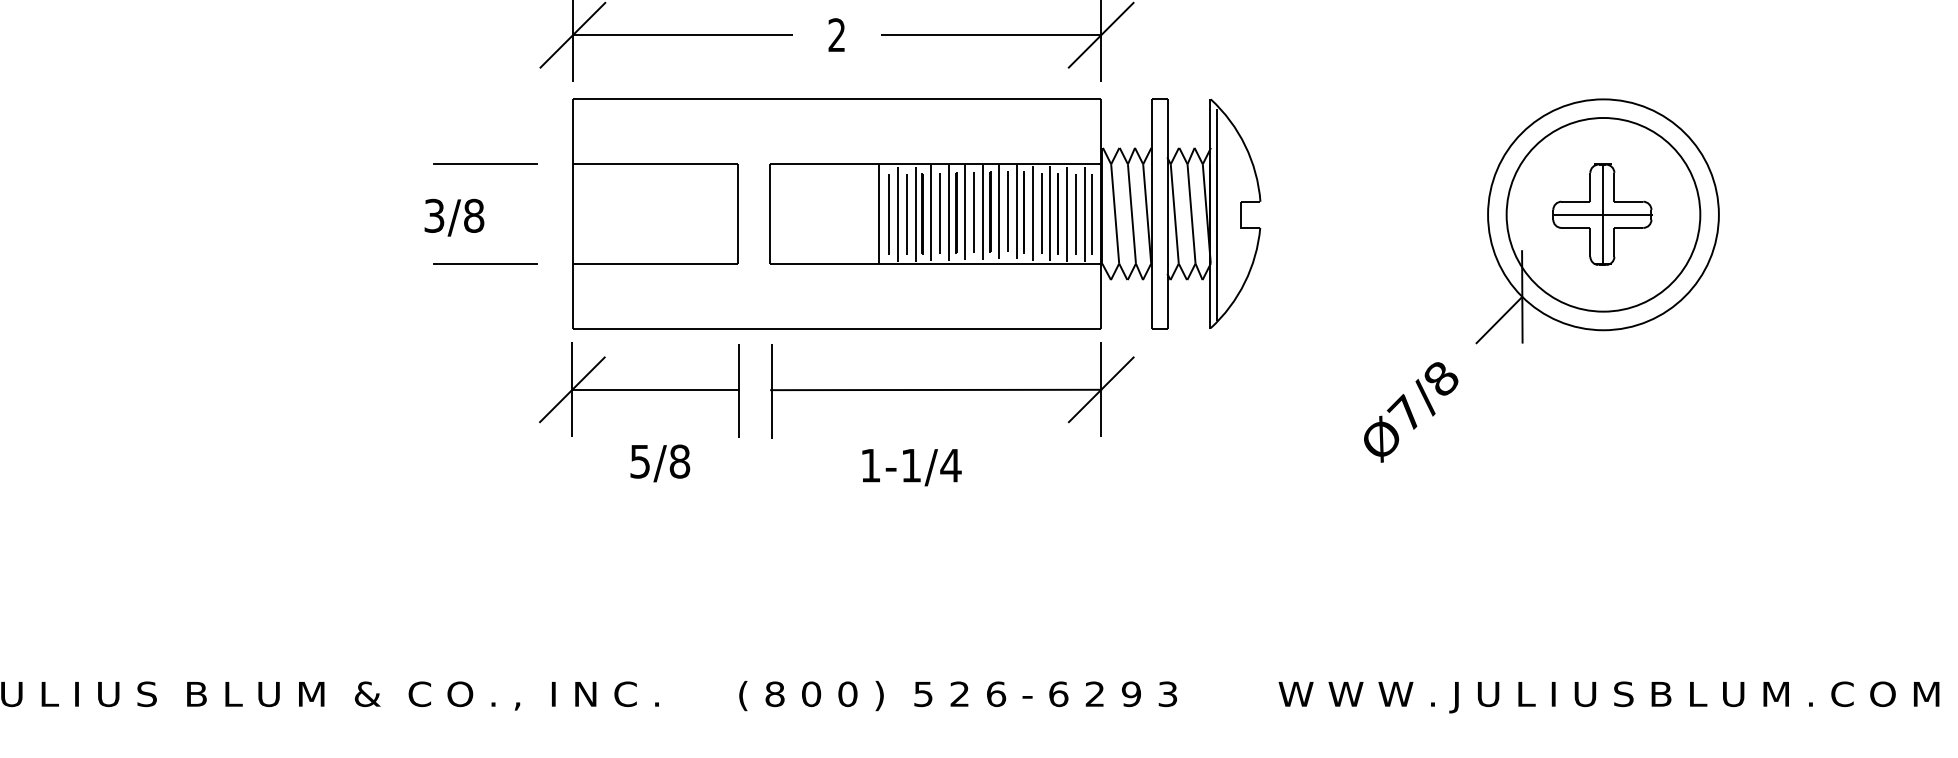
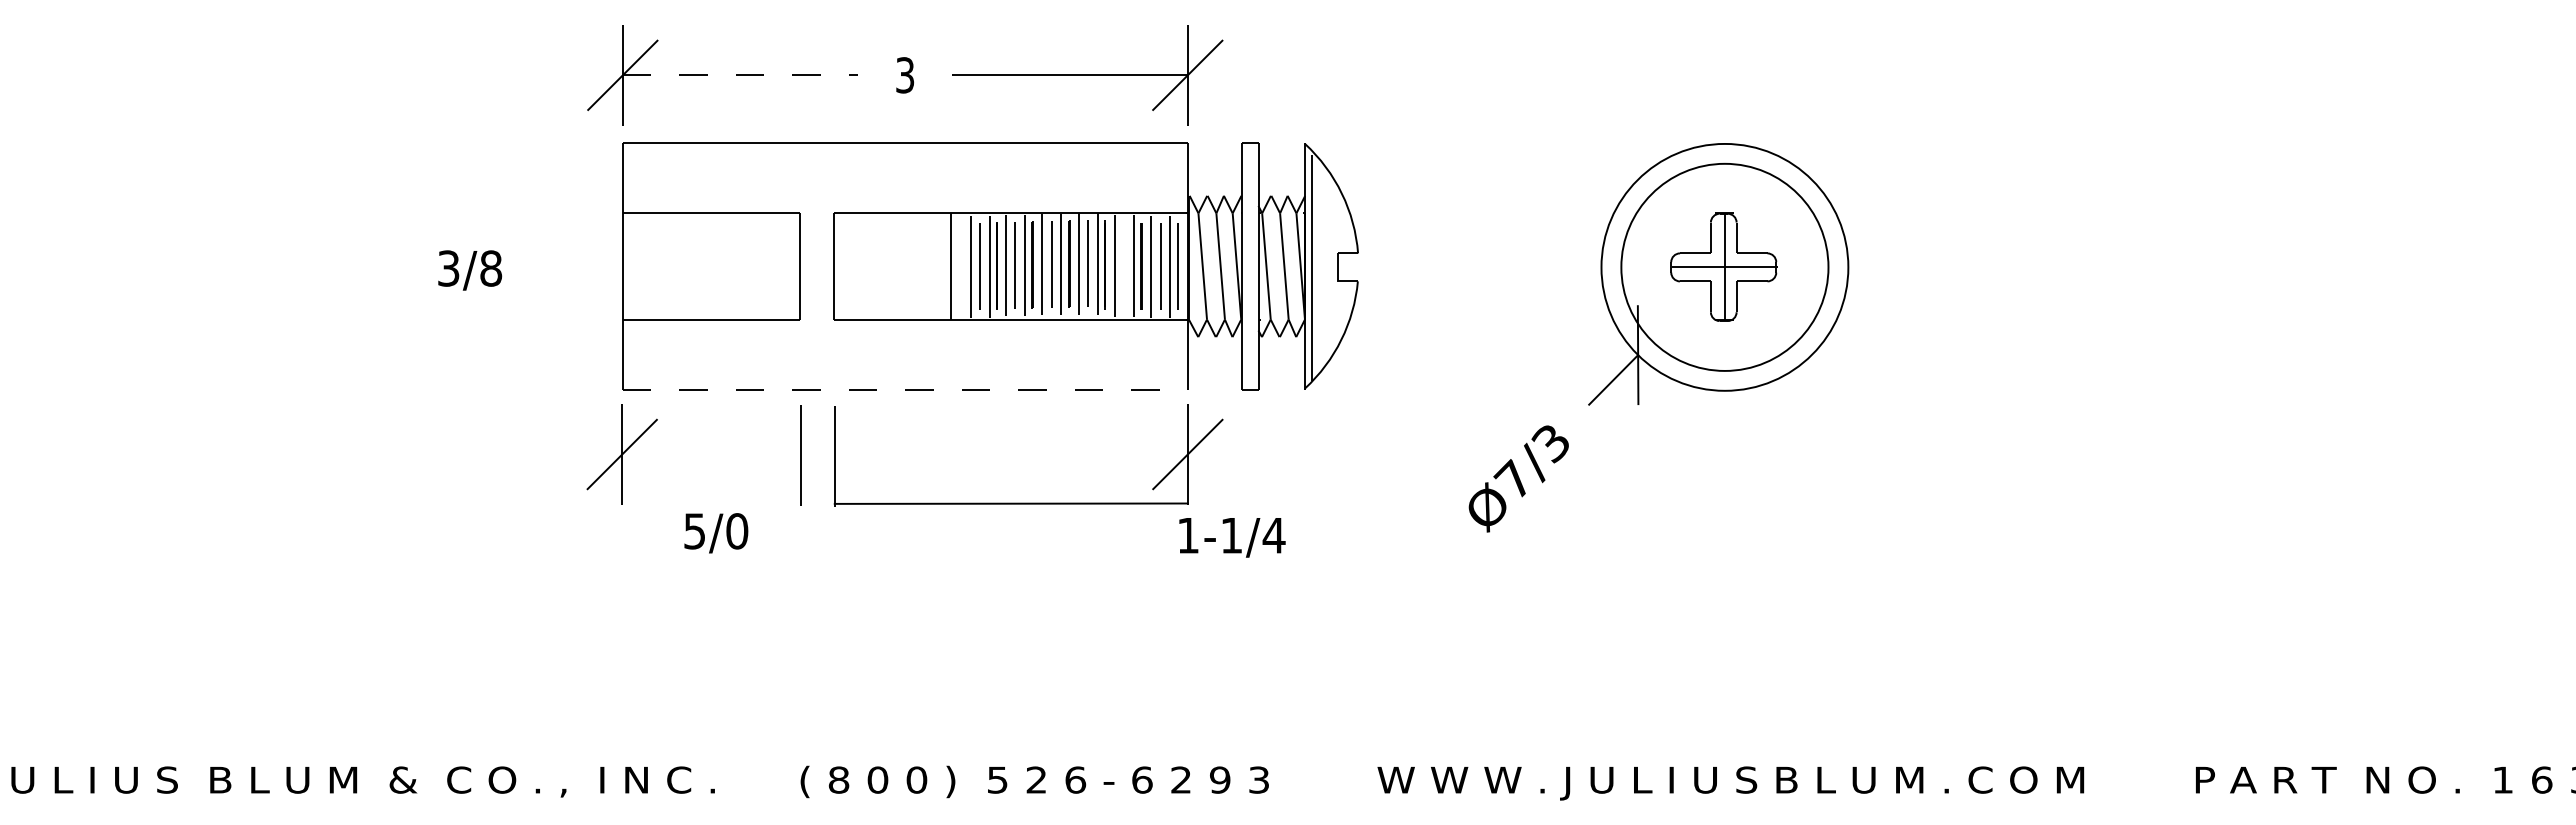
line: (682, 35) -> (740, 75), solid -> dashed
text: (837, 35) -> (905, 75), 2 -> 3
line: (485, 163) -> (529, 212), removed
line: (888, 213) -> (960, 266), removed
line: (1041, 213) -> (1123, 266), removed
text: (454, 217) -> (470, 270), moved
line: (484, 263) -> (528, 319), removed
line: (837, 329) -> (905, 389), solid -> dashed
text: (1440, 380) -> (1550, 444), Ø7/8 -> Ø7/3
line: (654, 389) -> (710, 454), removed
line: (935, 389) -> (1010, 503), moved
text: (680, 461) -> (737, 531), 5/8 -> 5/0
text: (912, 467) -> (1232, 537), moved

